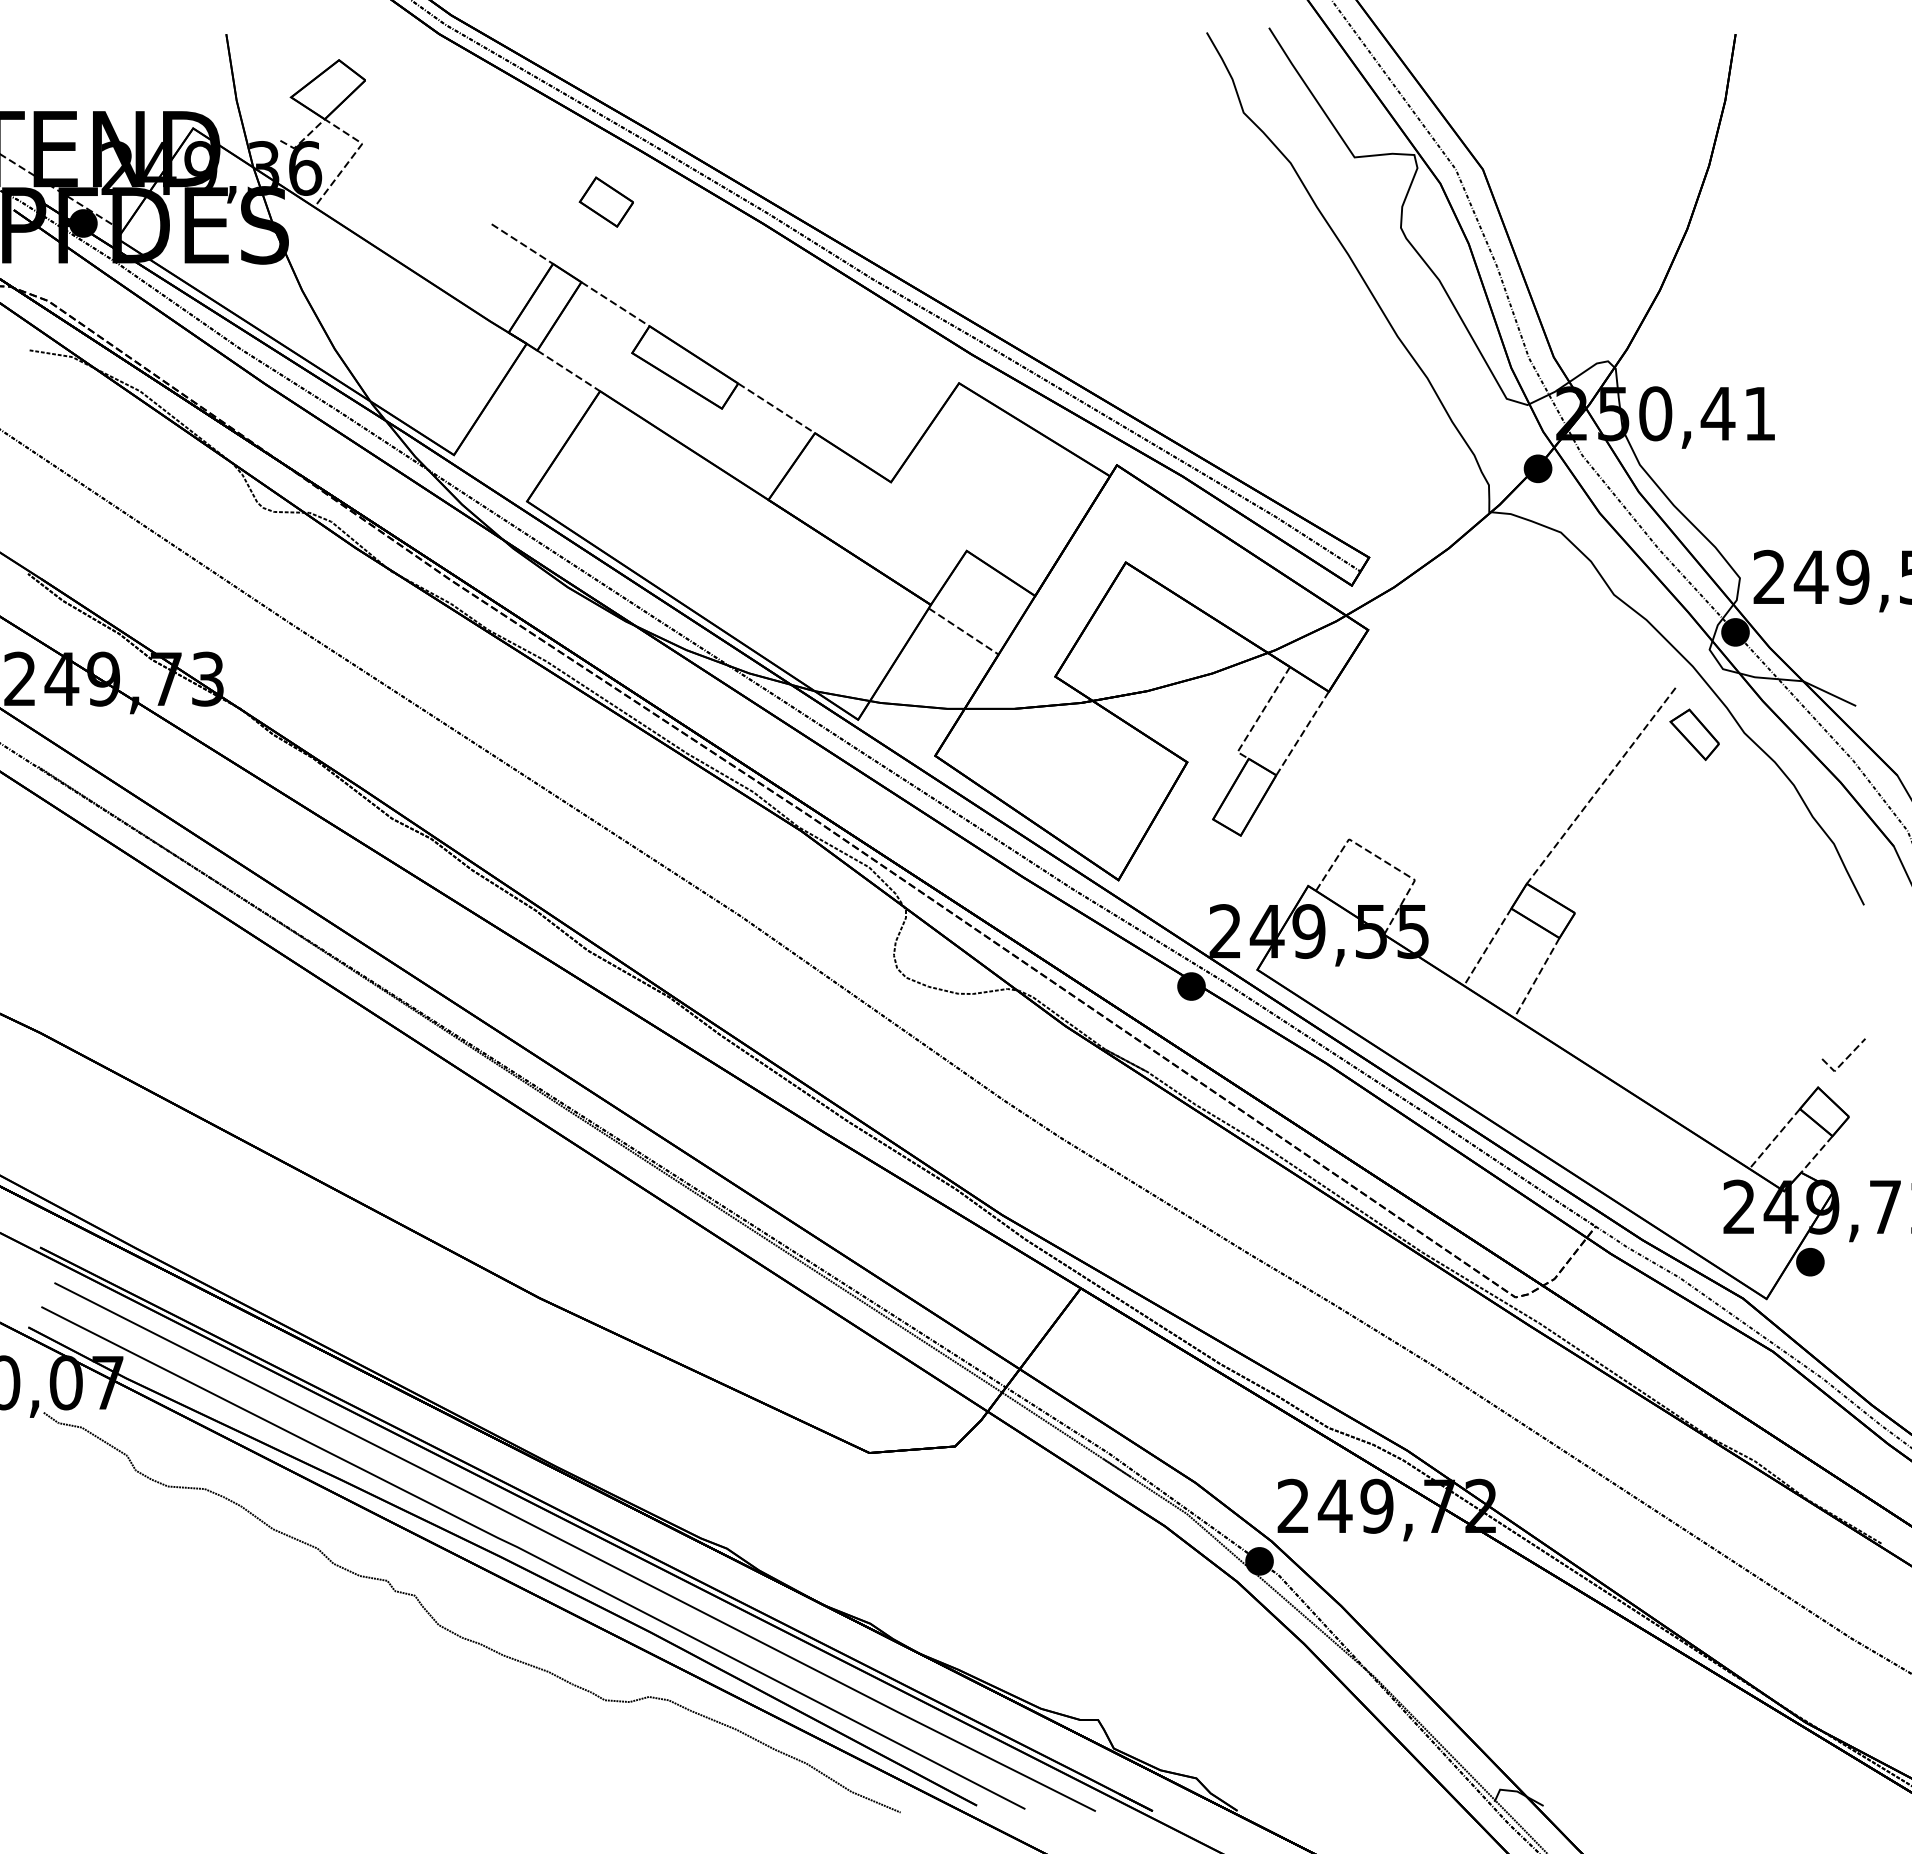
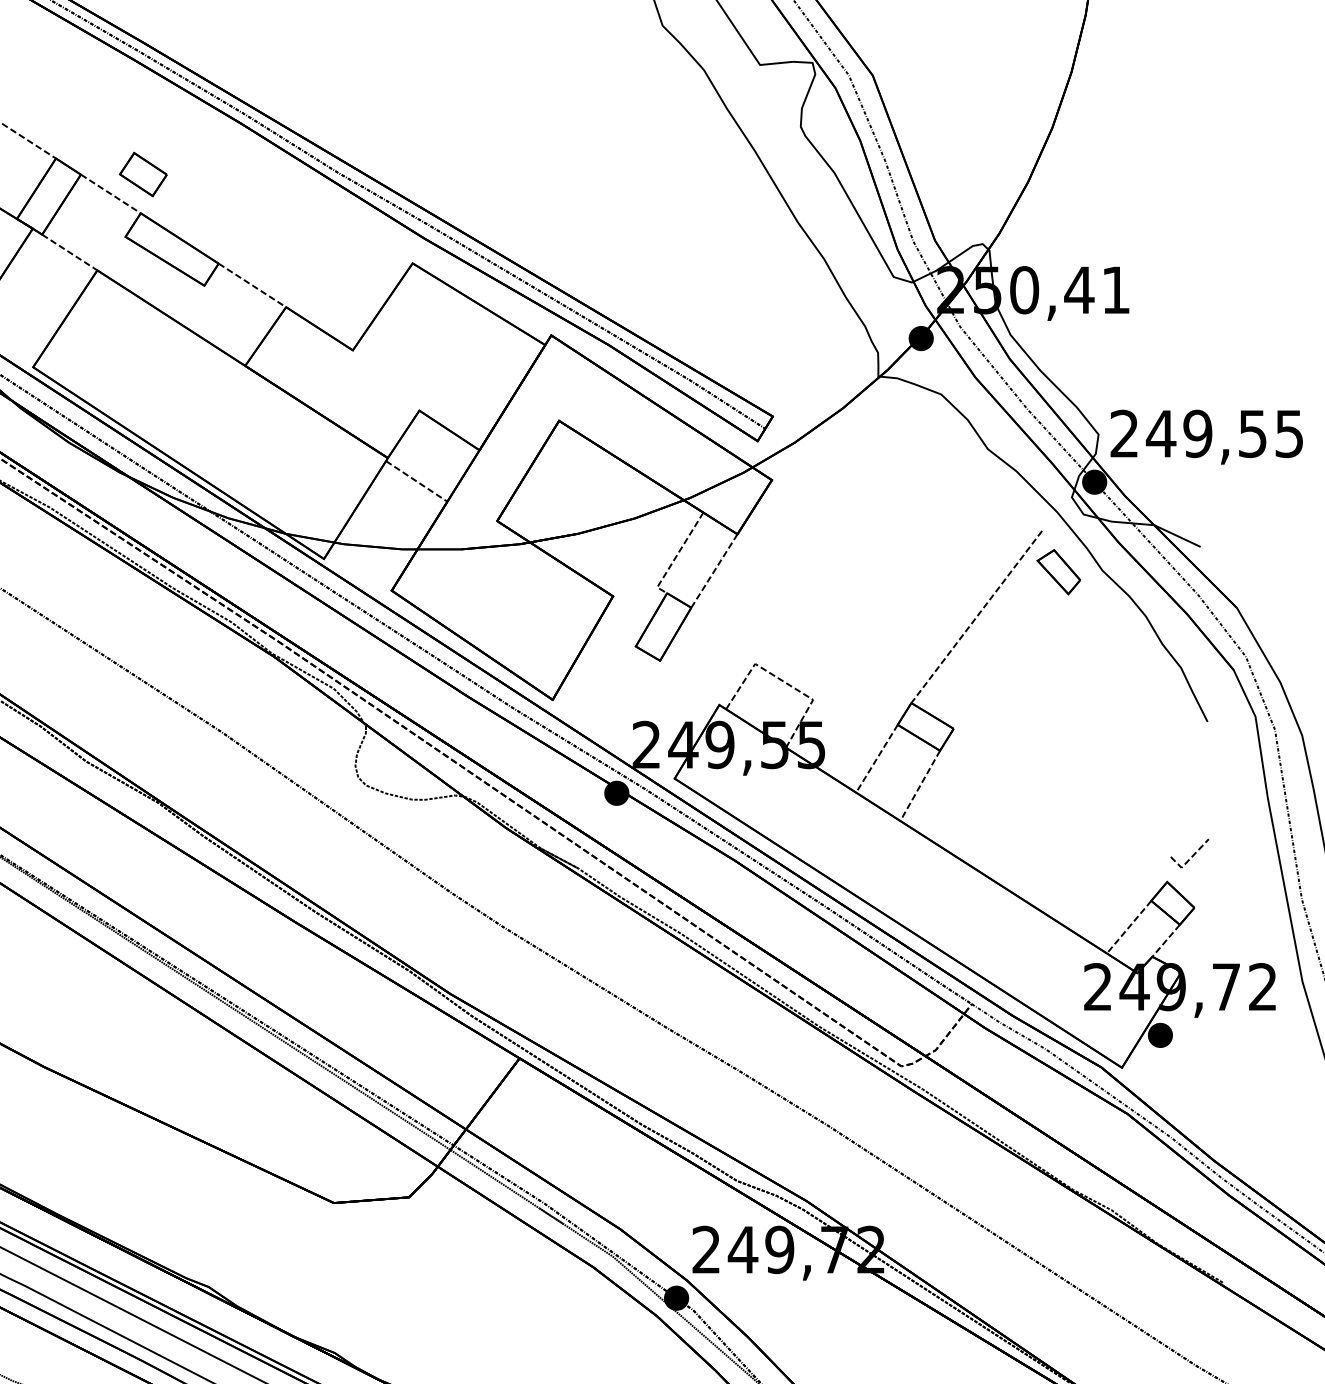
part: (605, 201) -> (142, 173), moved

